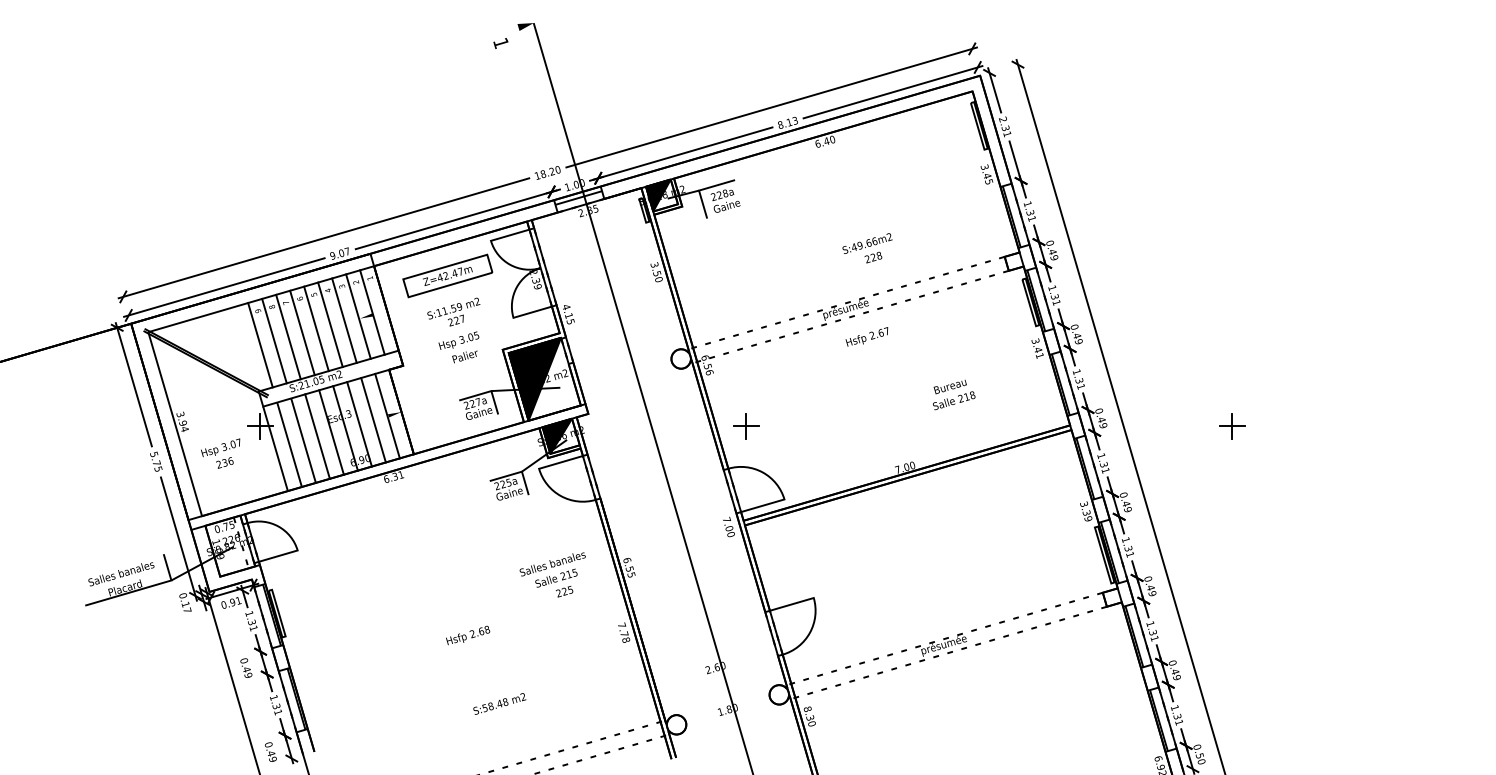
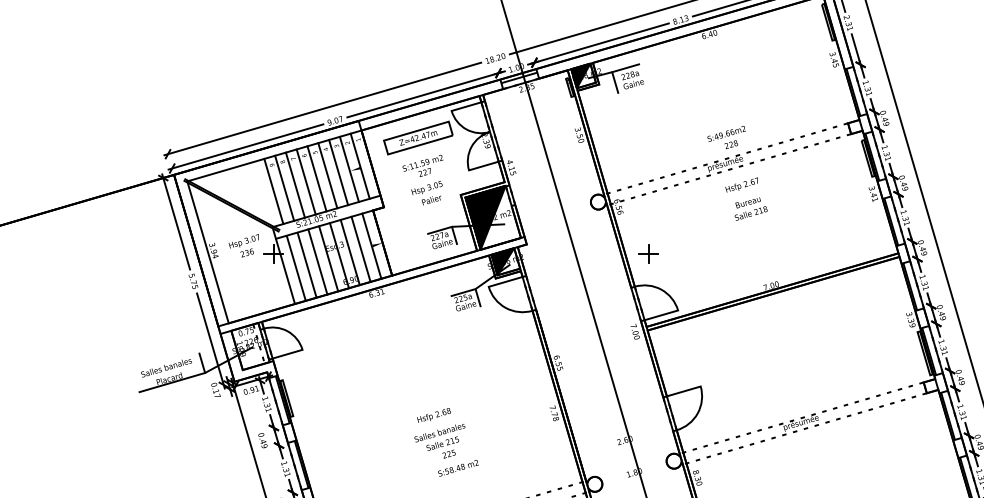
text: (867, 248) -> (726, 137), moved
text: (954, 394) -> (751, 208), moved
text: (220, 453) -> (243, 245), moved
text: (552, 574) -> (439, 440), moved

